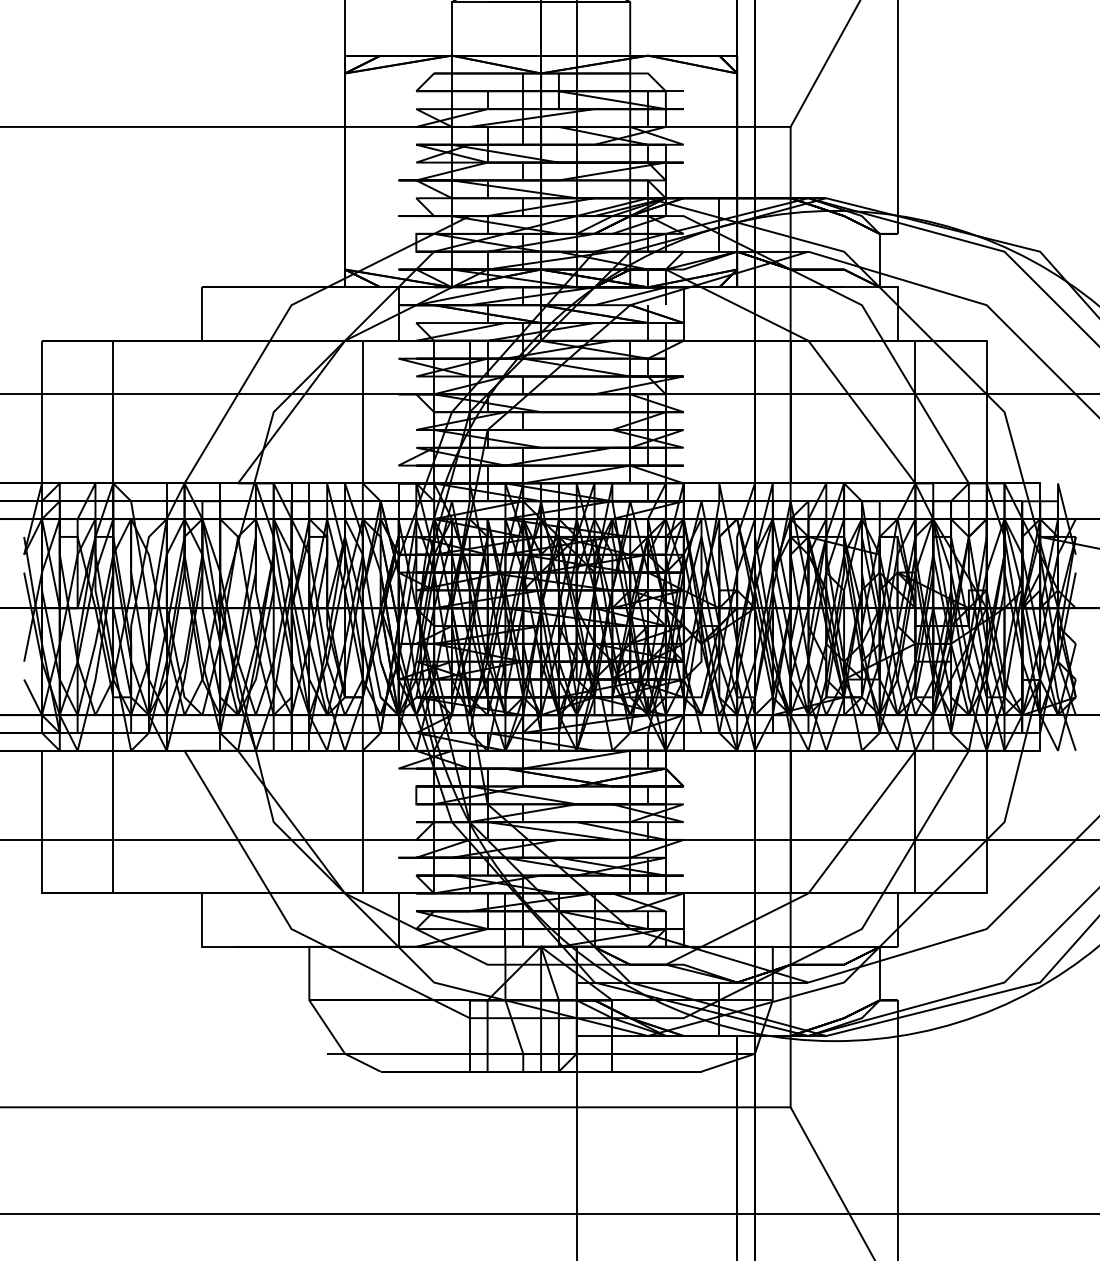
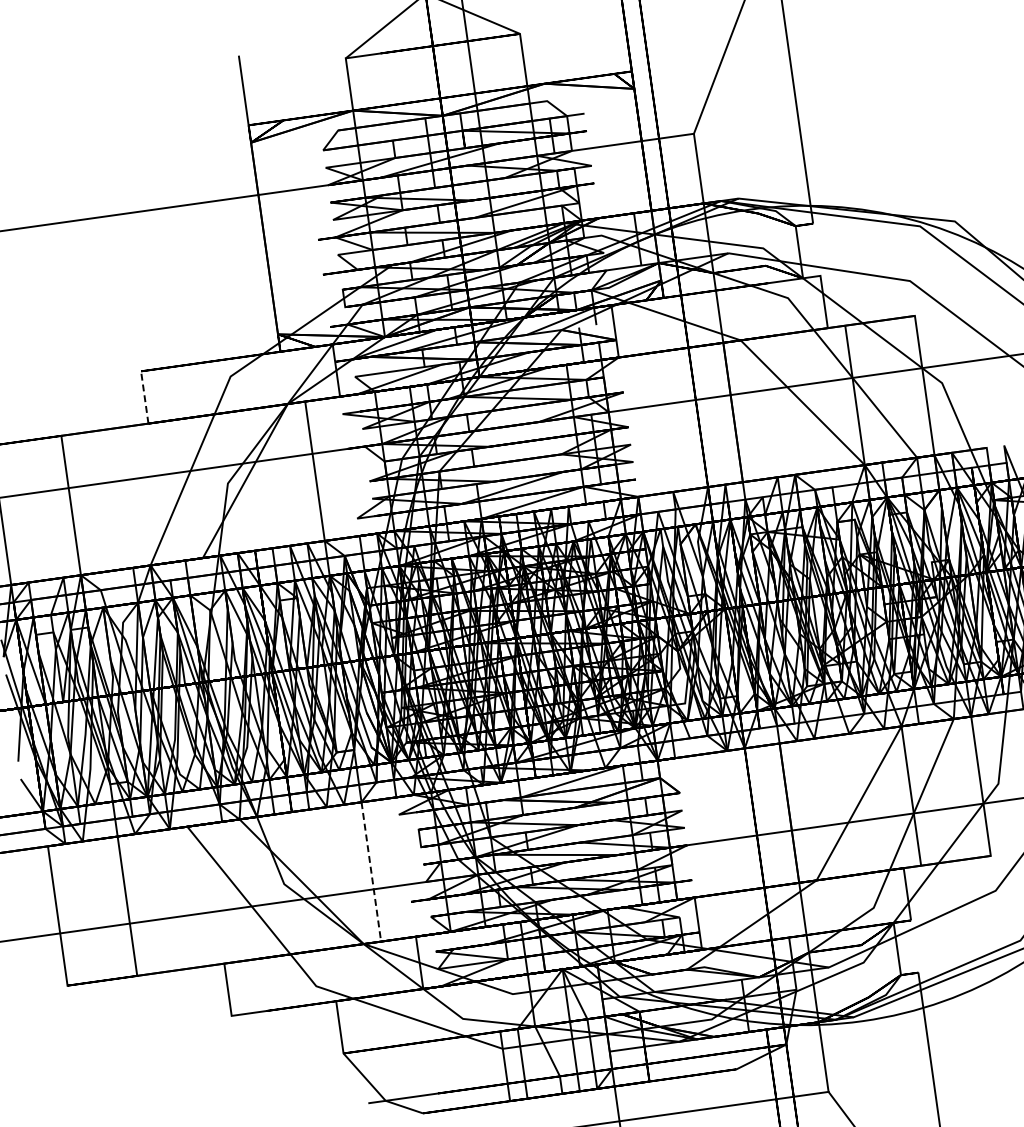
line: (202, 314) -> (144, 397), solid -> dashed
line: (362, 822) -> (371, 872), solid -> dashed

